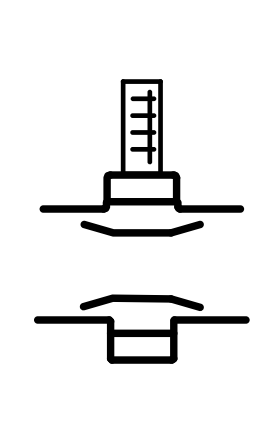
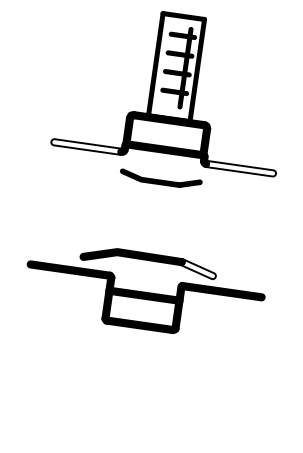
fill: (73, 208) -> (88, 146), removed
fill: (210, 208) -> (239, 168), removed
part: (141, 228) -> (160, 179), size x0.6
fill: (185, 303) -> (197, 269), removed

